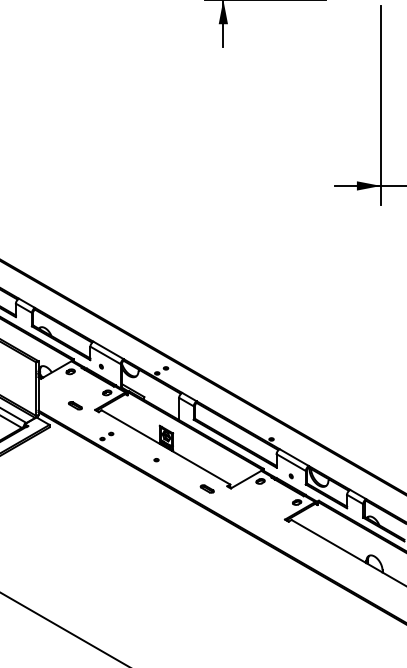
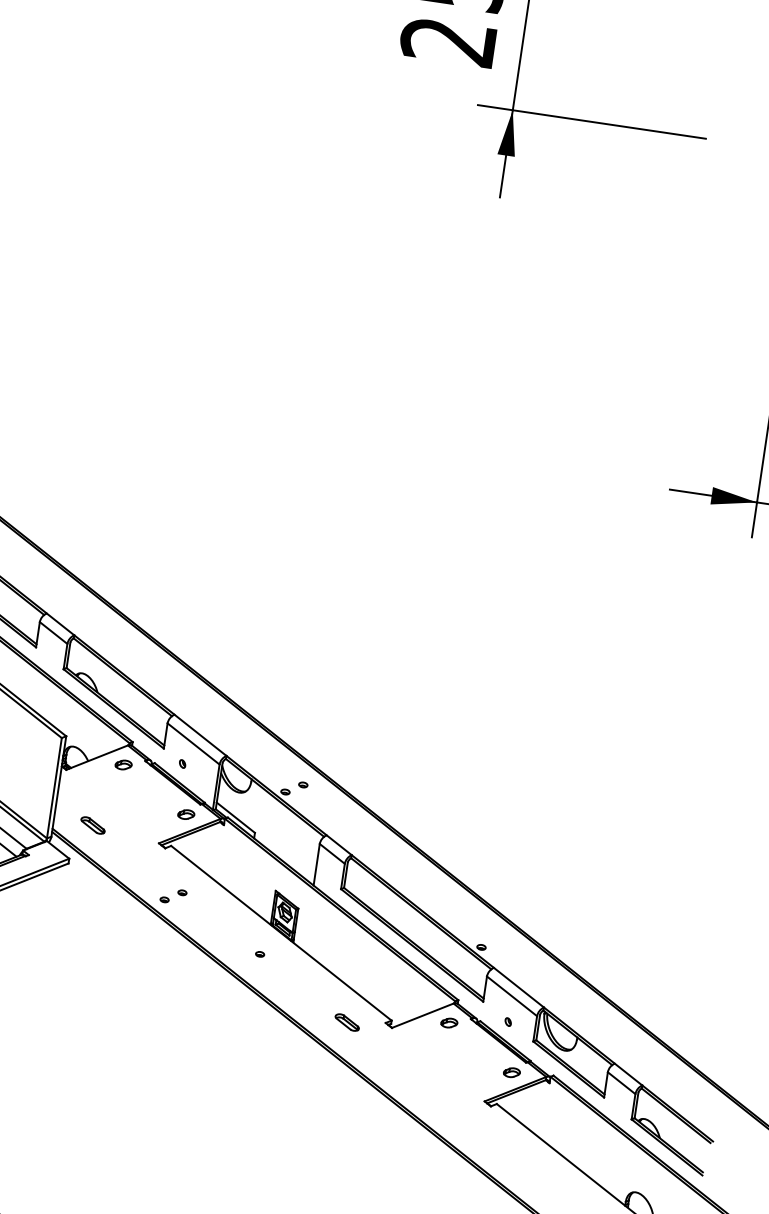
part: (74, 405) -> (91, 824), moved

